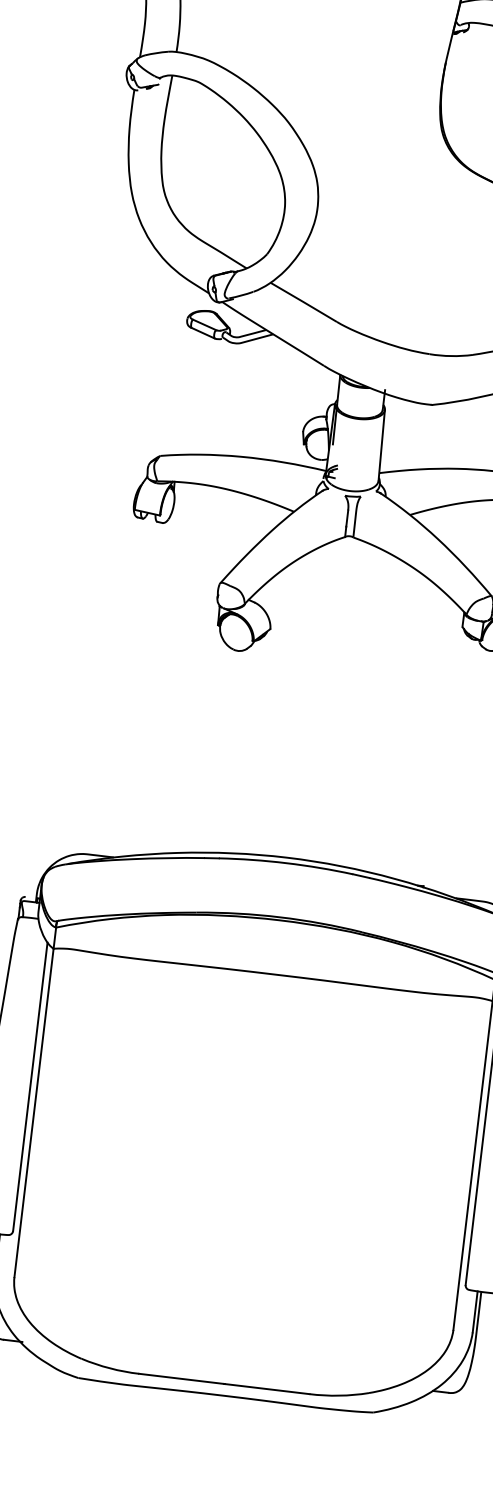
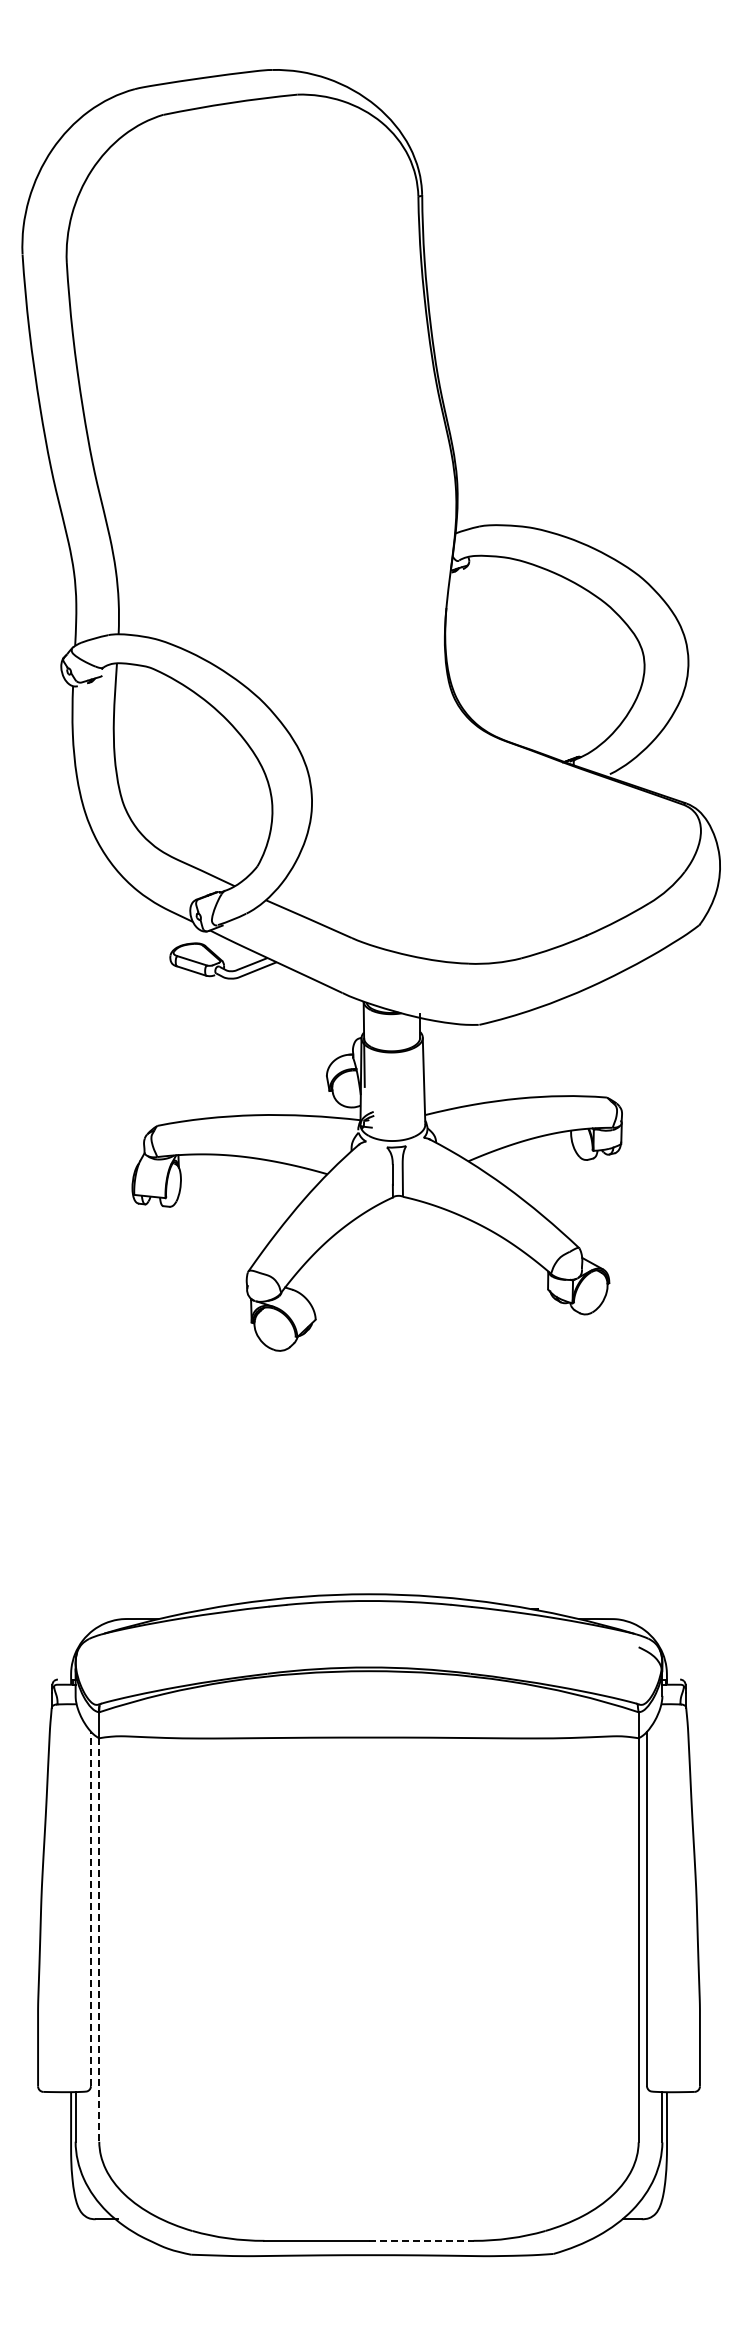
line: (30, 1086) -> (91, 1908), solid -> dashed
line: (34, 1113) -> (99, 1940), solid -> dashed
line: (267, 1388) -> (421, 2240), solid -> dashed

